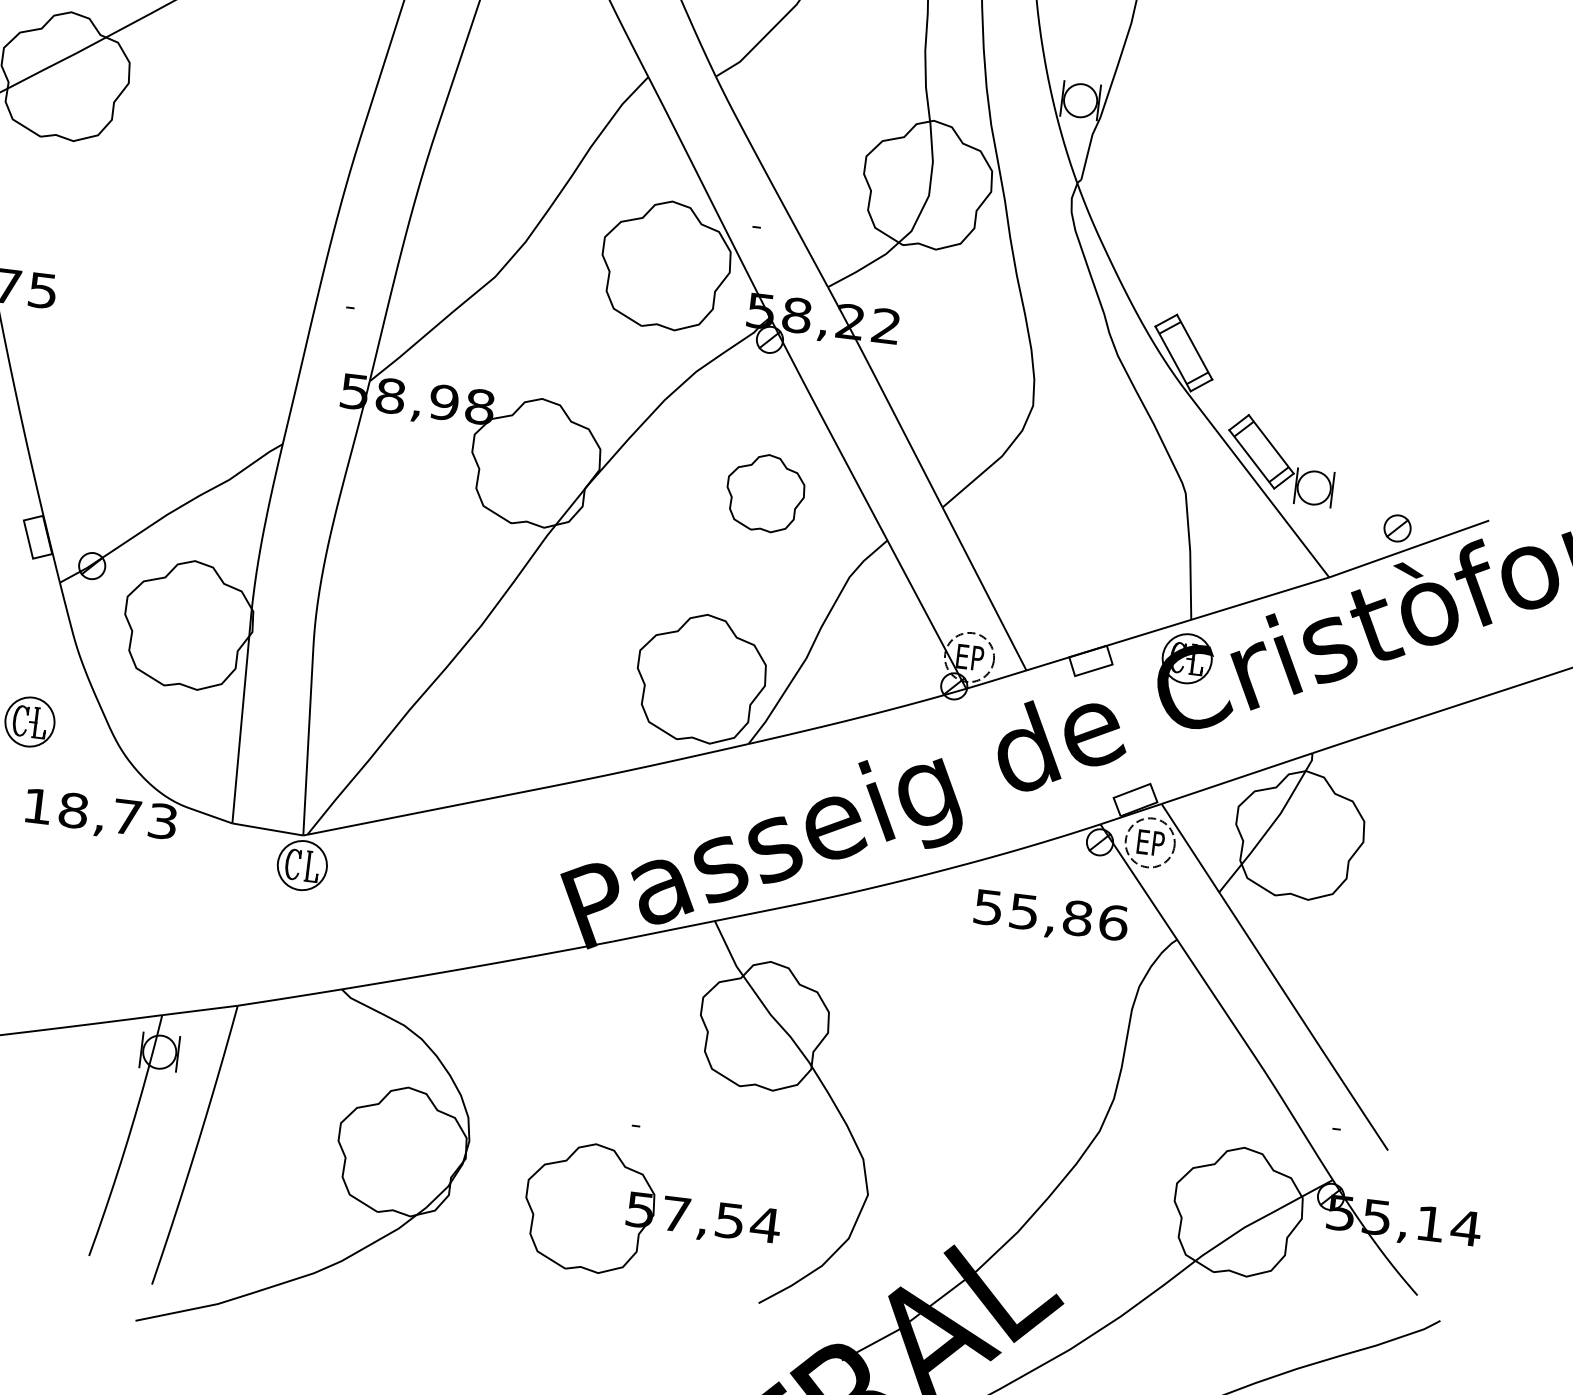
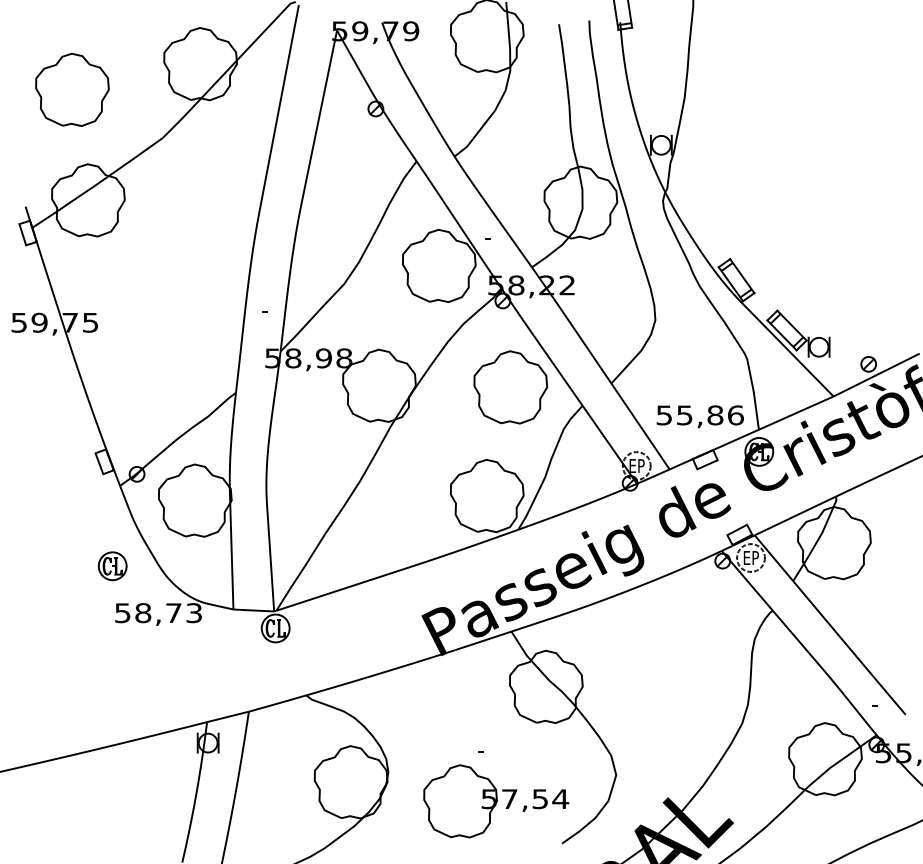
part: (764, 493) -> (510, 387), size x1.67
text: (37, 806) -> (122, 613), 18,73 -> 58,73
text: (1049, 916) -> (699, 416), moved

